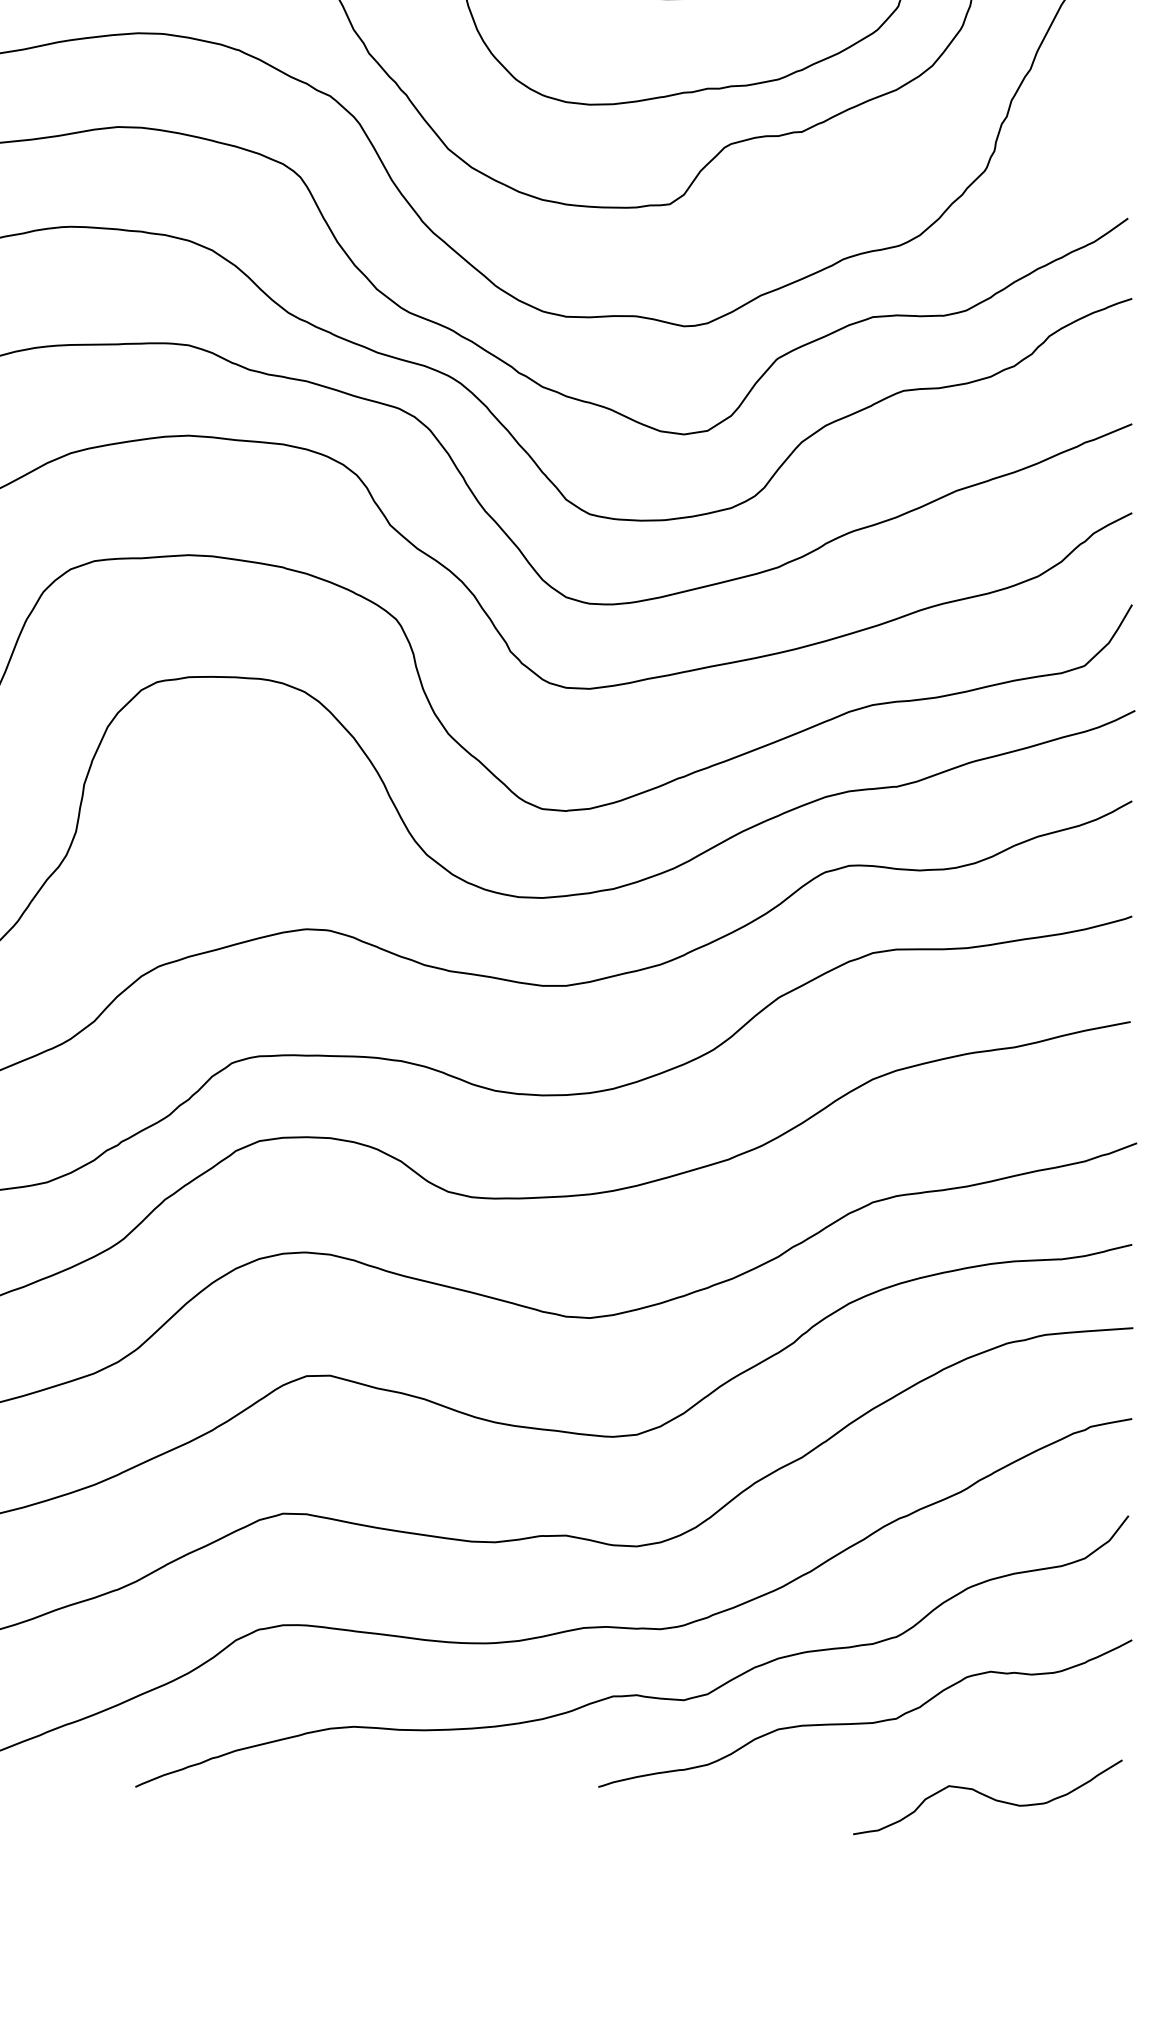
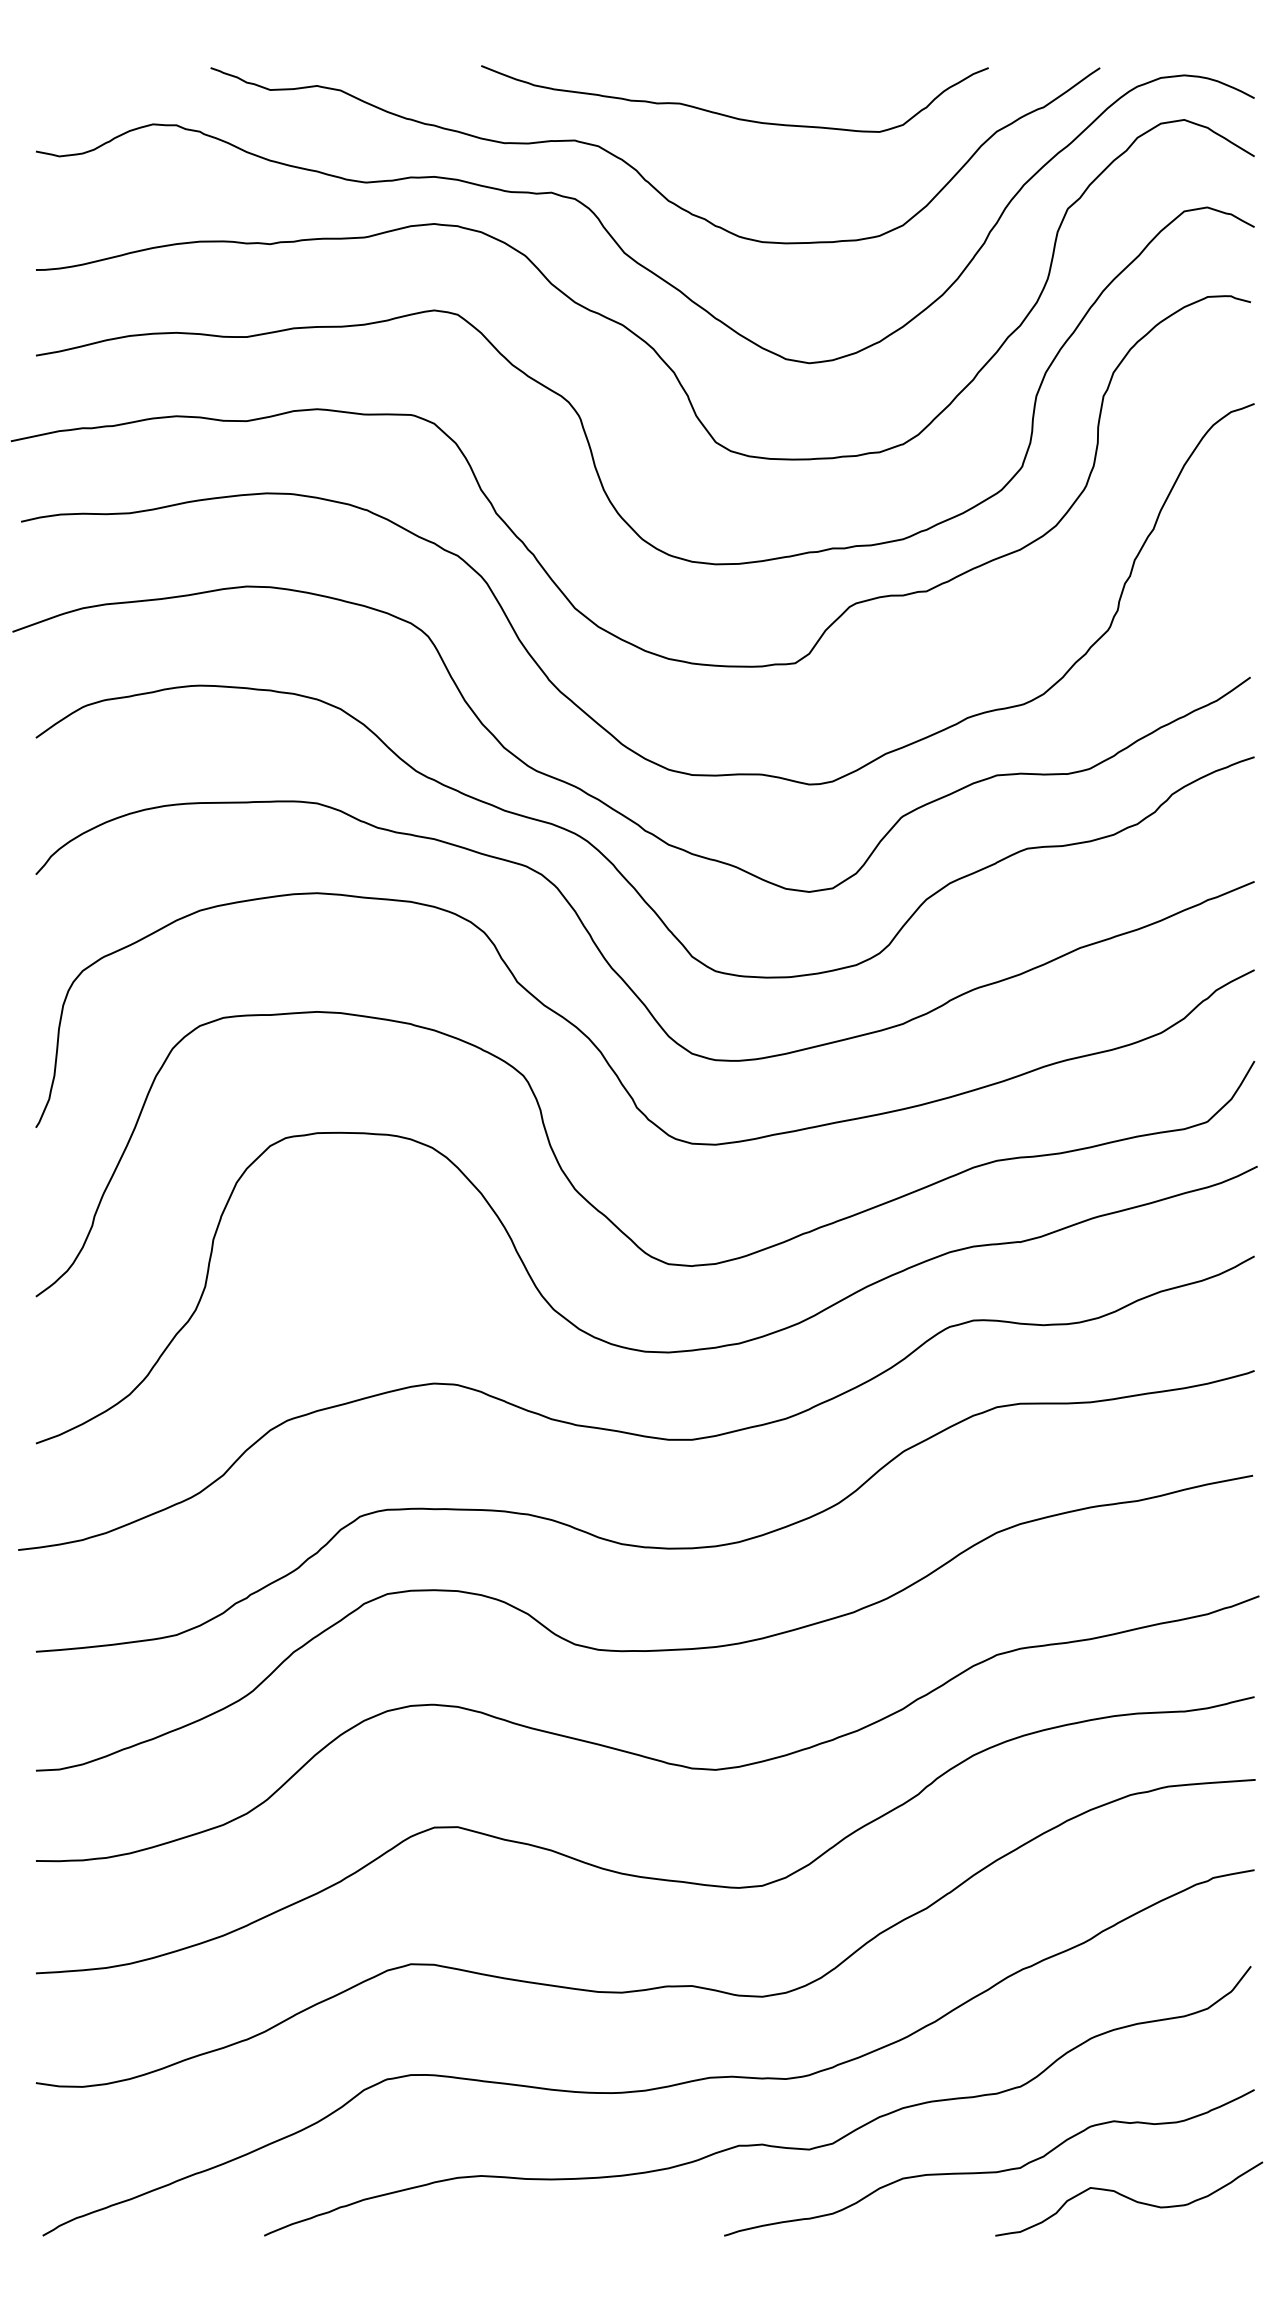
curve: (988, 1796) -> (1129, 2198), moved

